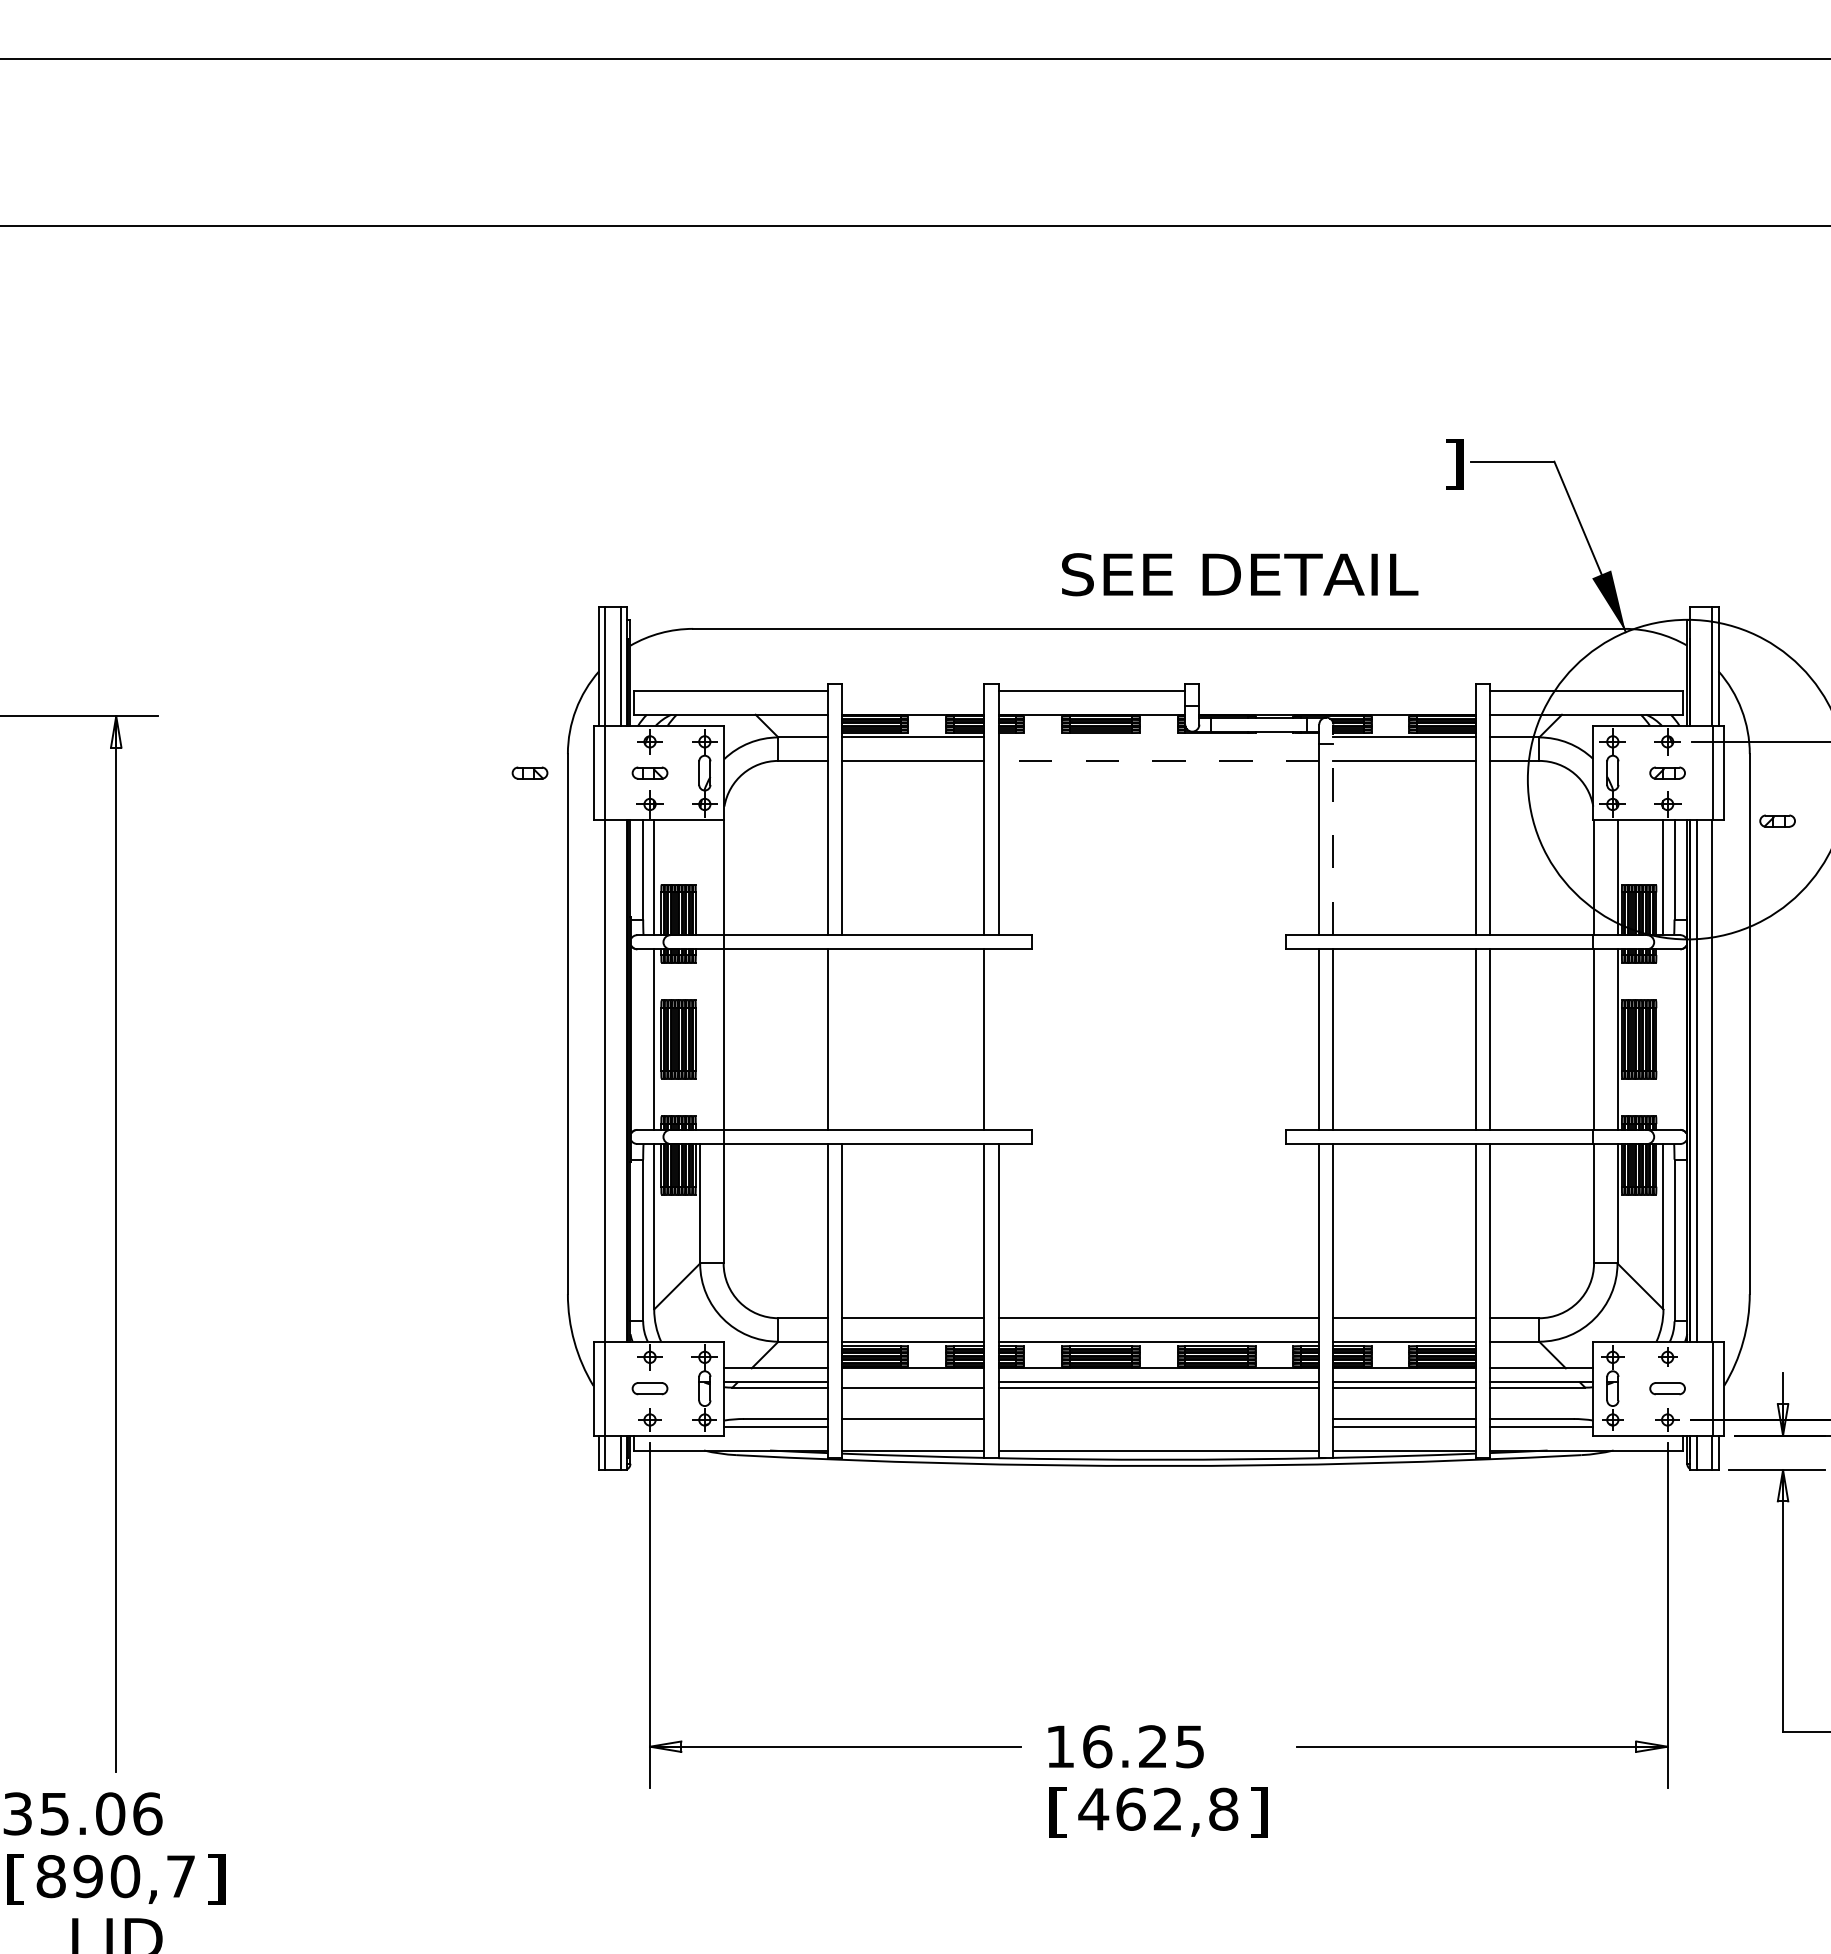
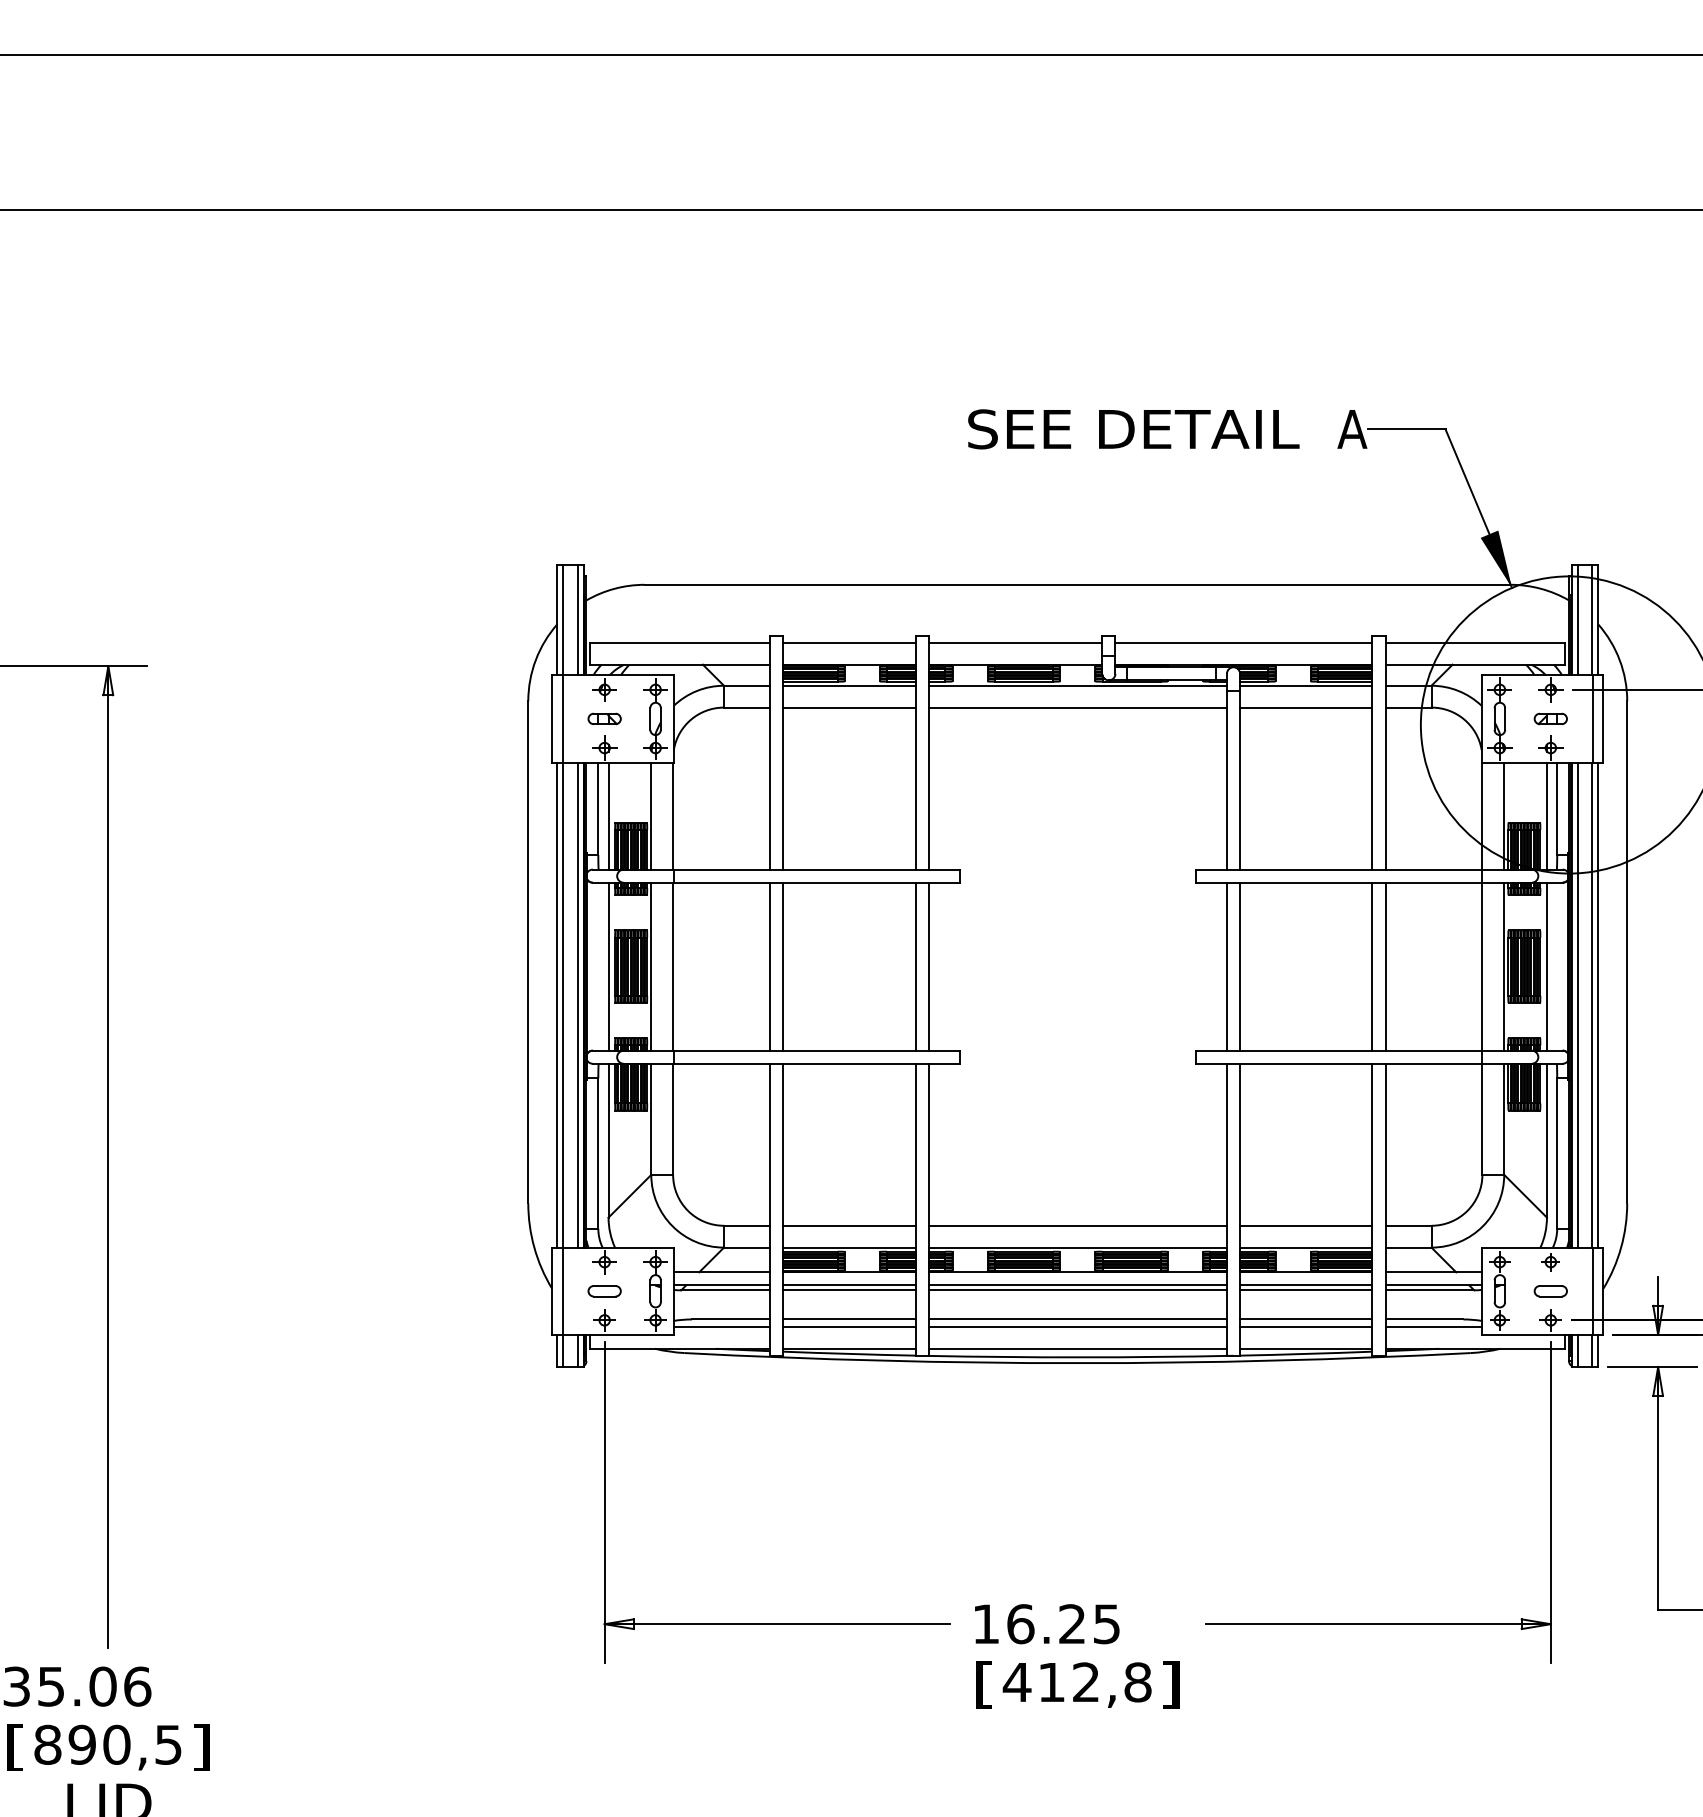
text: (1454, 464) -> (1352, 431), ] -> A
text: (1240, 574) -> (1134, 429), moved
line: (1696, 666) -> (1577, 619), added
line: (913, 691) -> (849, 643), added
line: (1337, 691) -> (1243, 643), added
line: (1158, 737) -> (1077, 685), added
line: (1158, 760) -> (1077, 707), dashed -> solid
part: (529, 772) -> (492, 718), removed
part: (1777, 820) -> (1652, 762), removed
line: (1333, 829) -> (1240, 771), dashed -> solid
line: (700, 877) -> (651, 815), added
line: (700, 1039) -> (651, 966), added
line: (842, 1039) -> (783, 966), added
line: (998, 1039) -> (928, 966), added
line: (1663, 1039) -> (1546, 966), added
line: (599, 1080) -> (557, 1004), added
line: (621, 1080) -> (578, 1004), added
line: (1718, 1080) -> (1598, 1004), added
line: (913, 1382) -> (849, 1285), added
line: (1158, 1418) -> (1077, 1319), added
line: (913, 1427) -> (849, 1327), added
line: (1158, 1427) -> (1077, 1327), added
text: (1130, 1808) -> (1051, 1681), 462,8 -> 412,8
text: (180, 1876) -> (168, 1744), 890,7 -> 890,5

